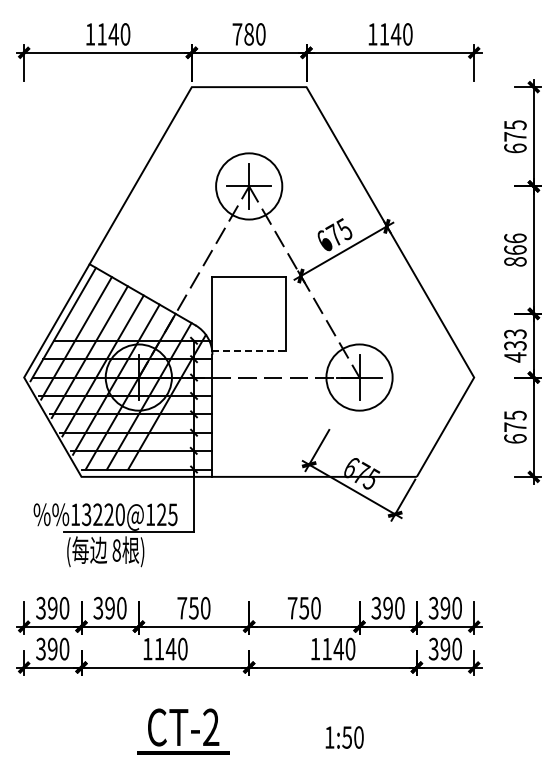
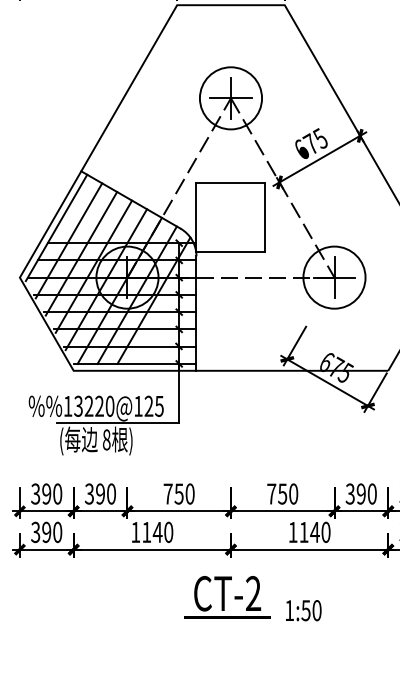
line: (249, 350) -> (231, 252), dashed -> solid
text: (183, 731) -> (227, 597), moved
text: (344, 737) -> (303, 610), moved

